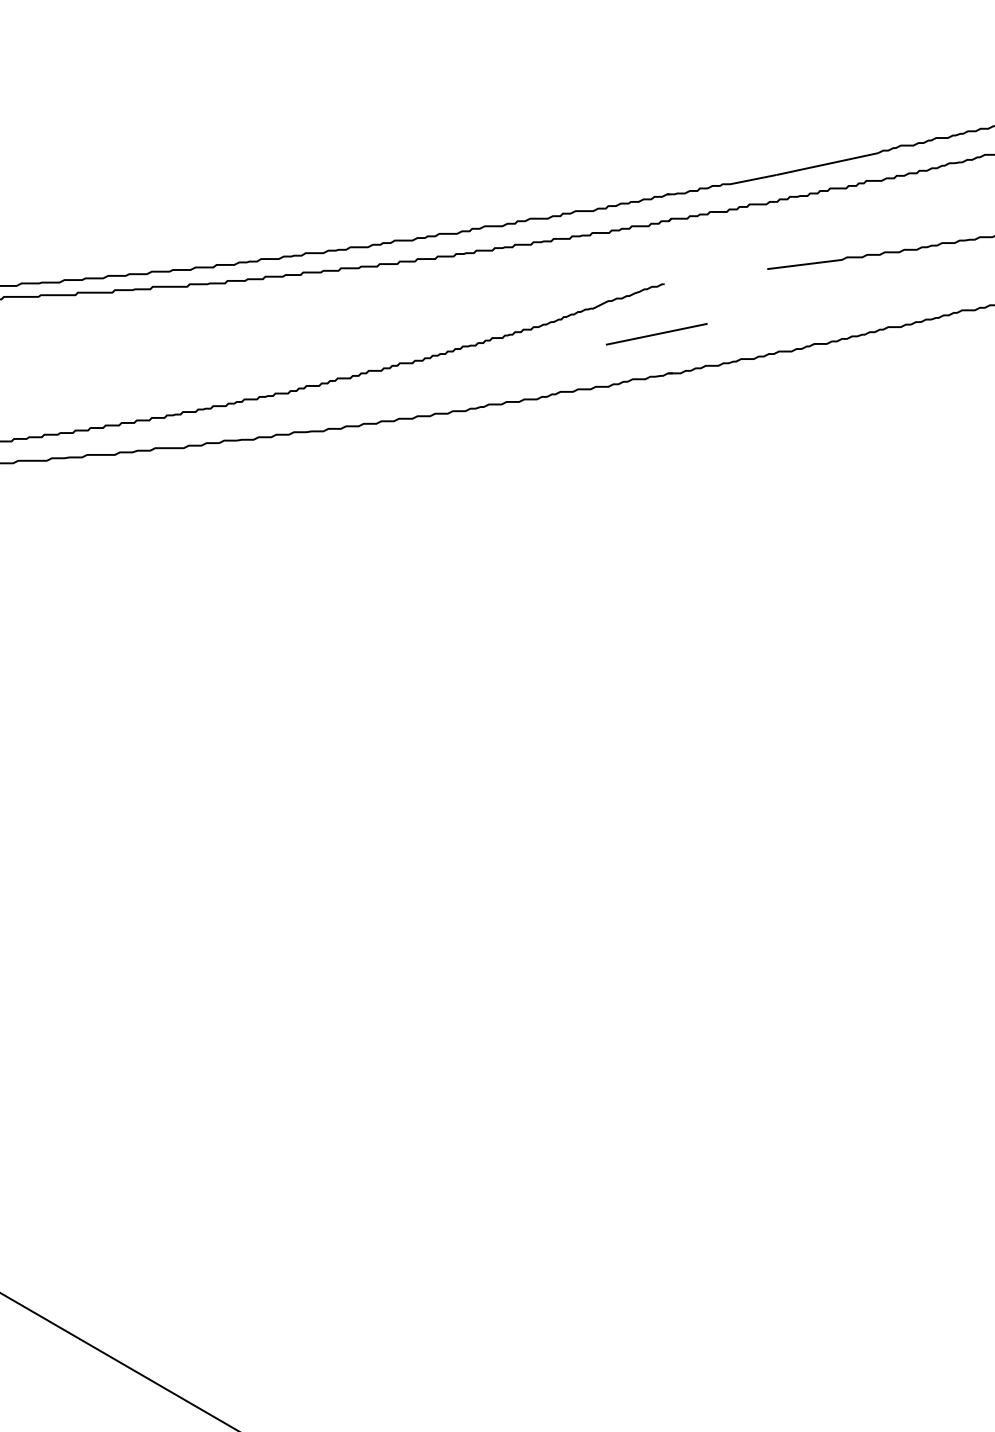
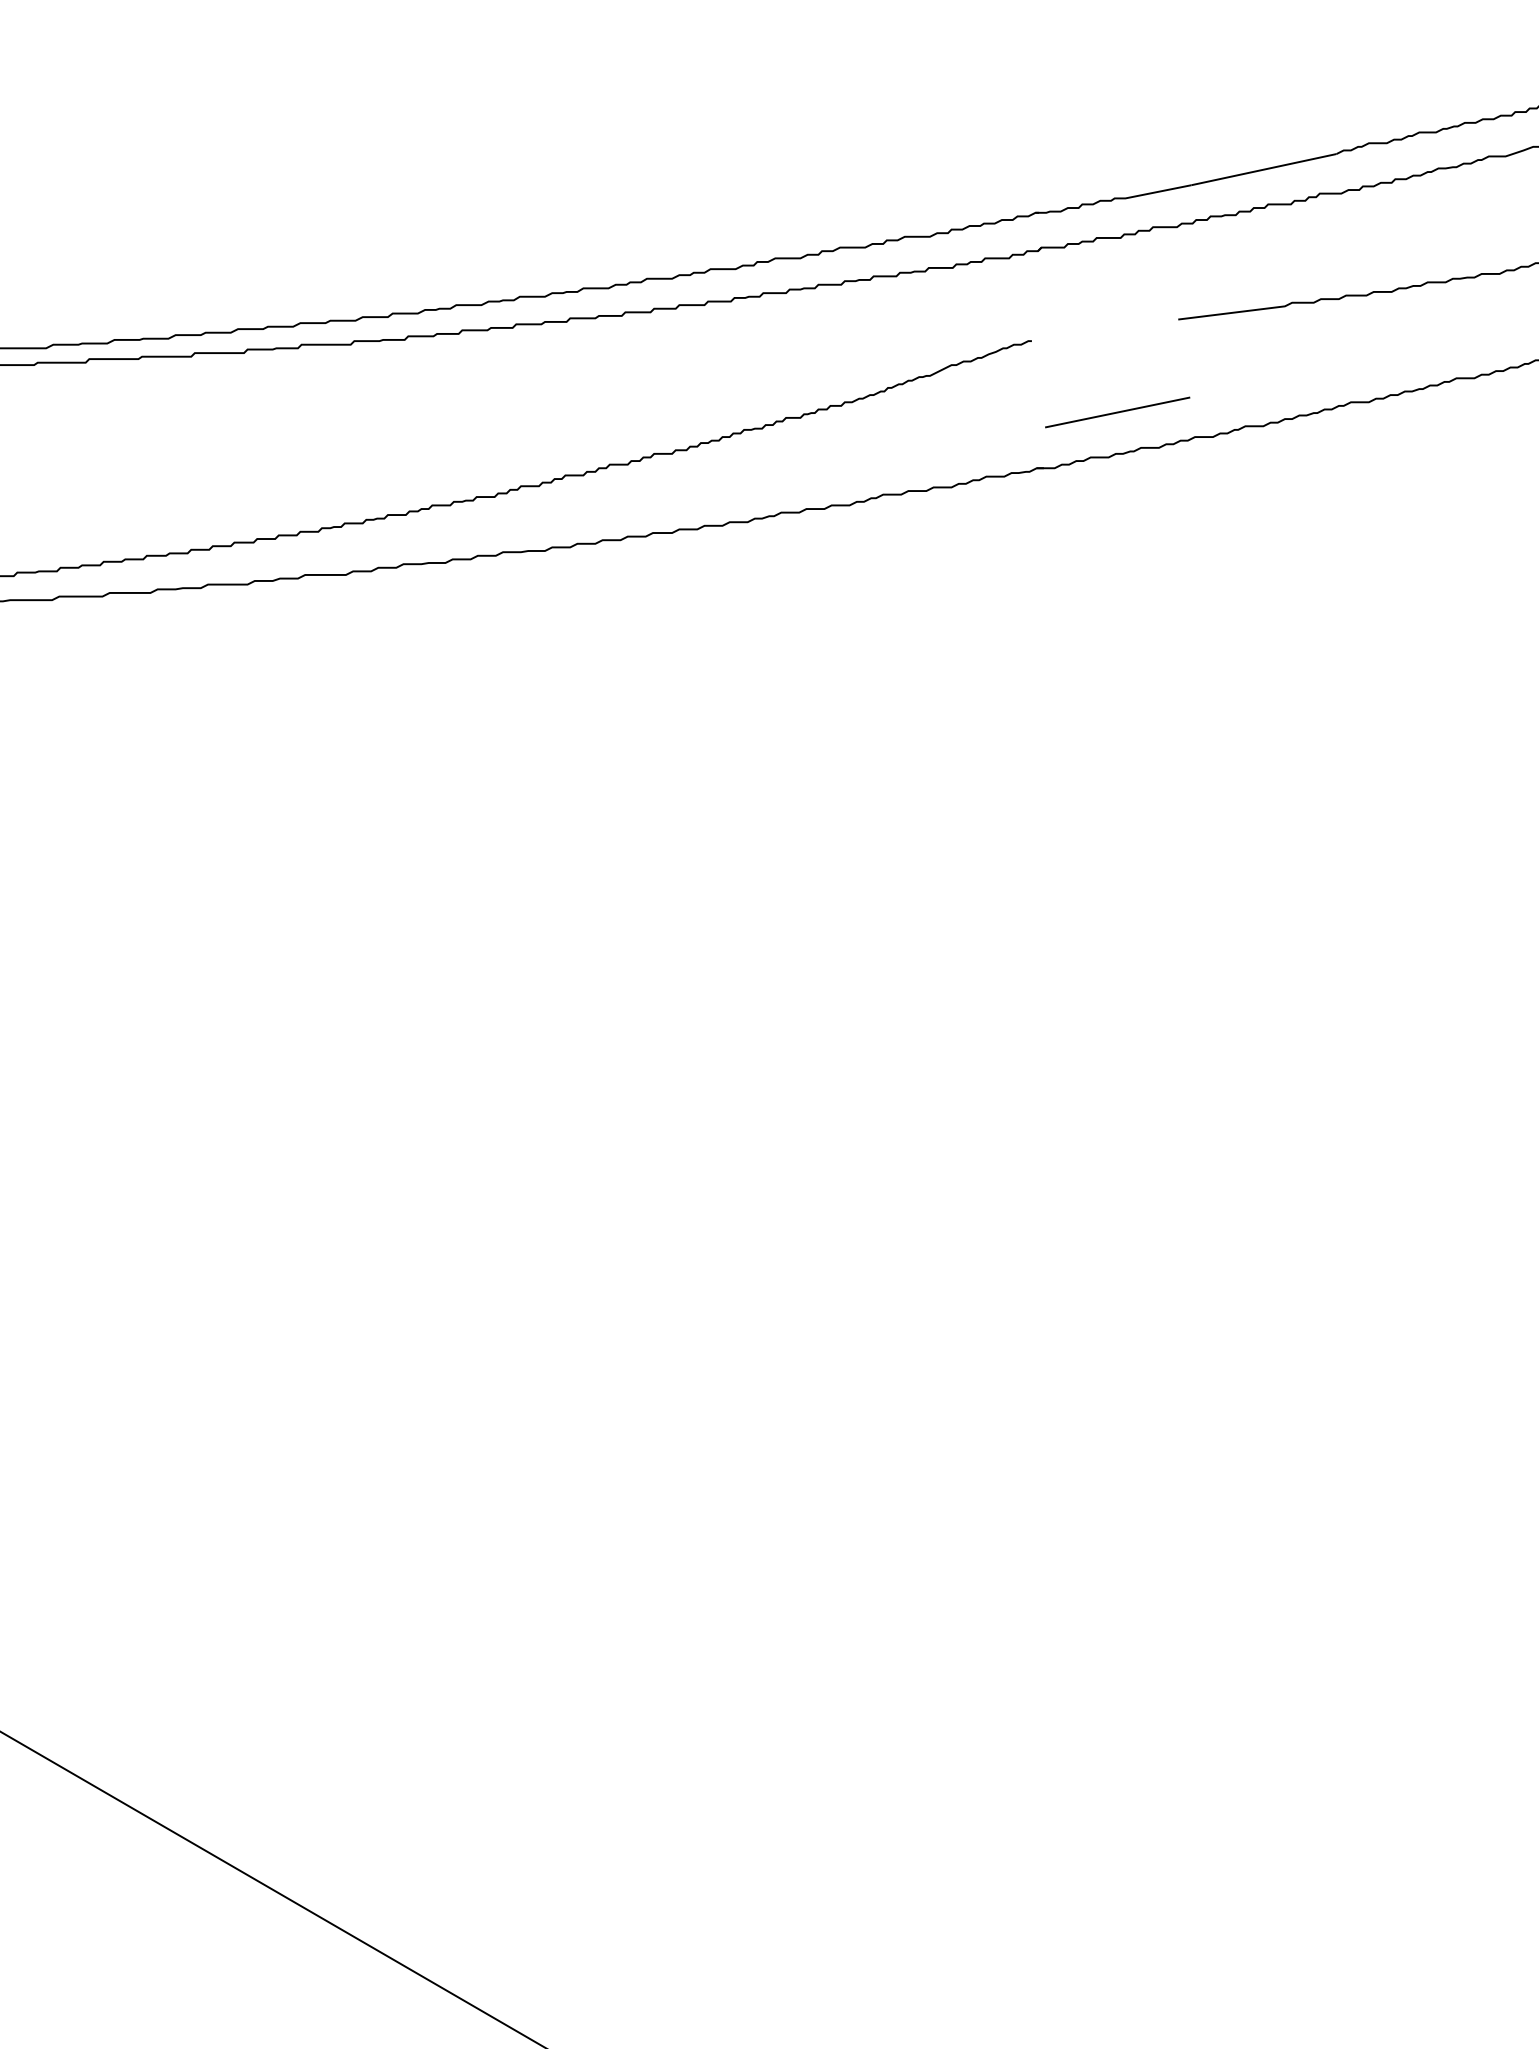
line: (656, 334) -> (1117, 412), moved

